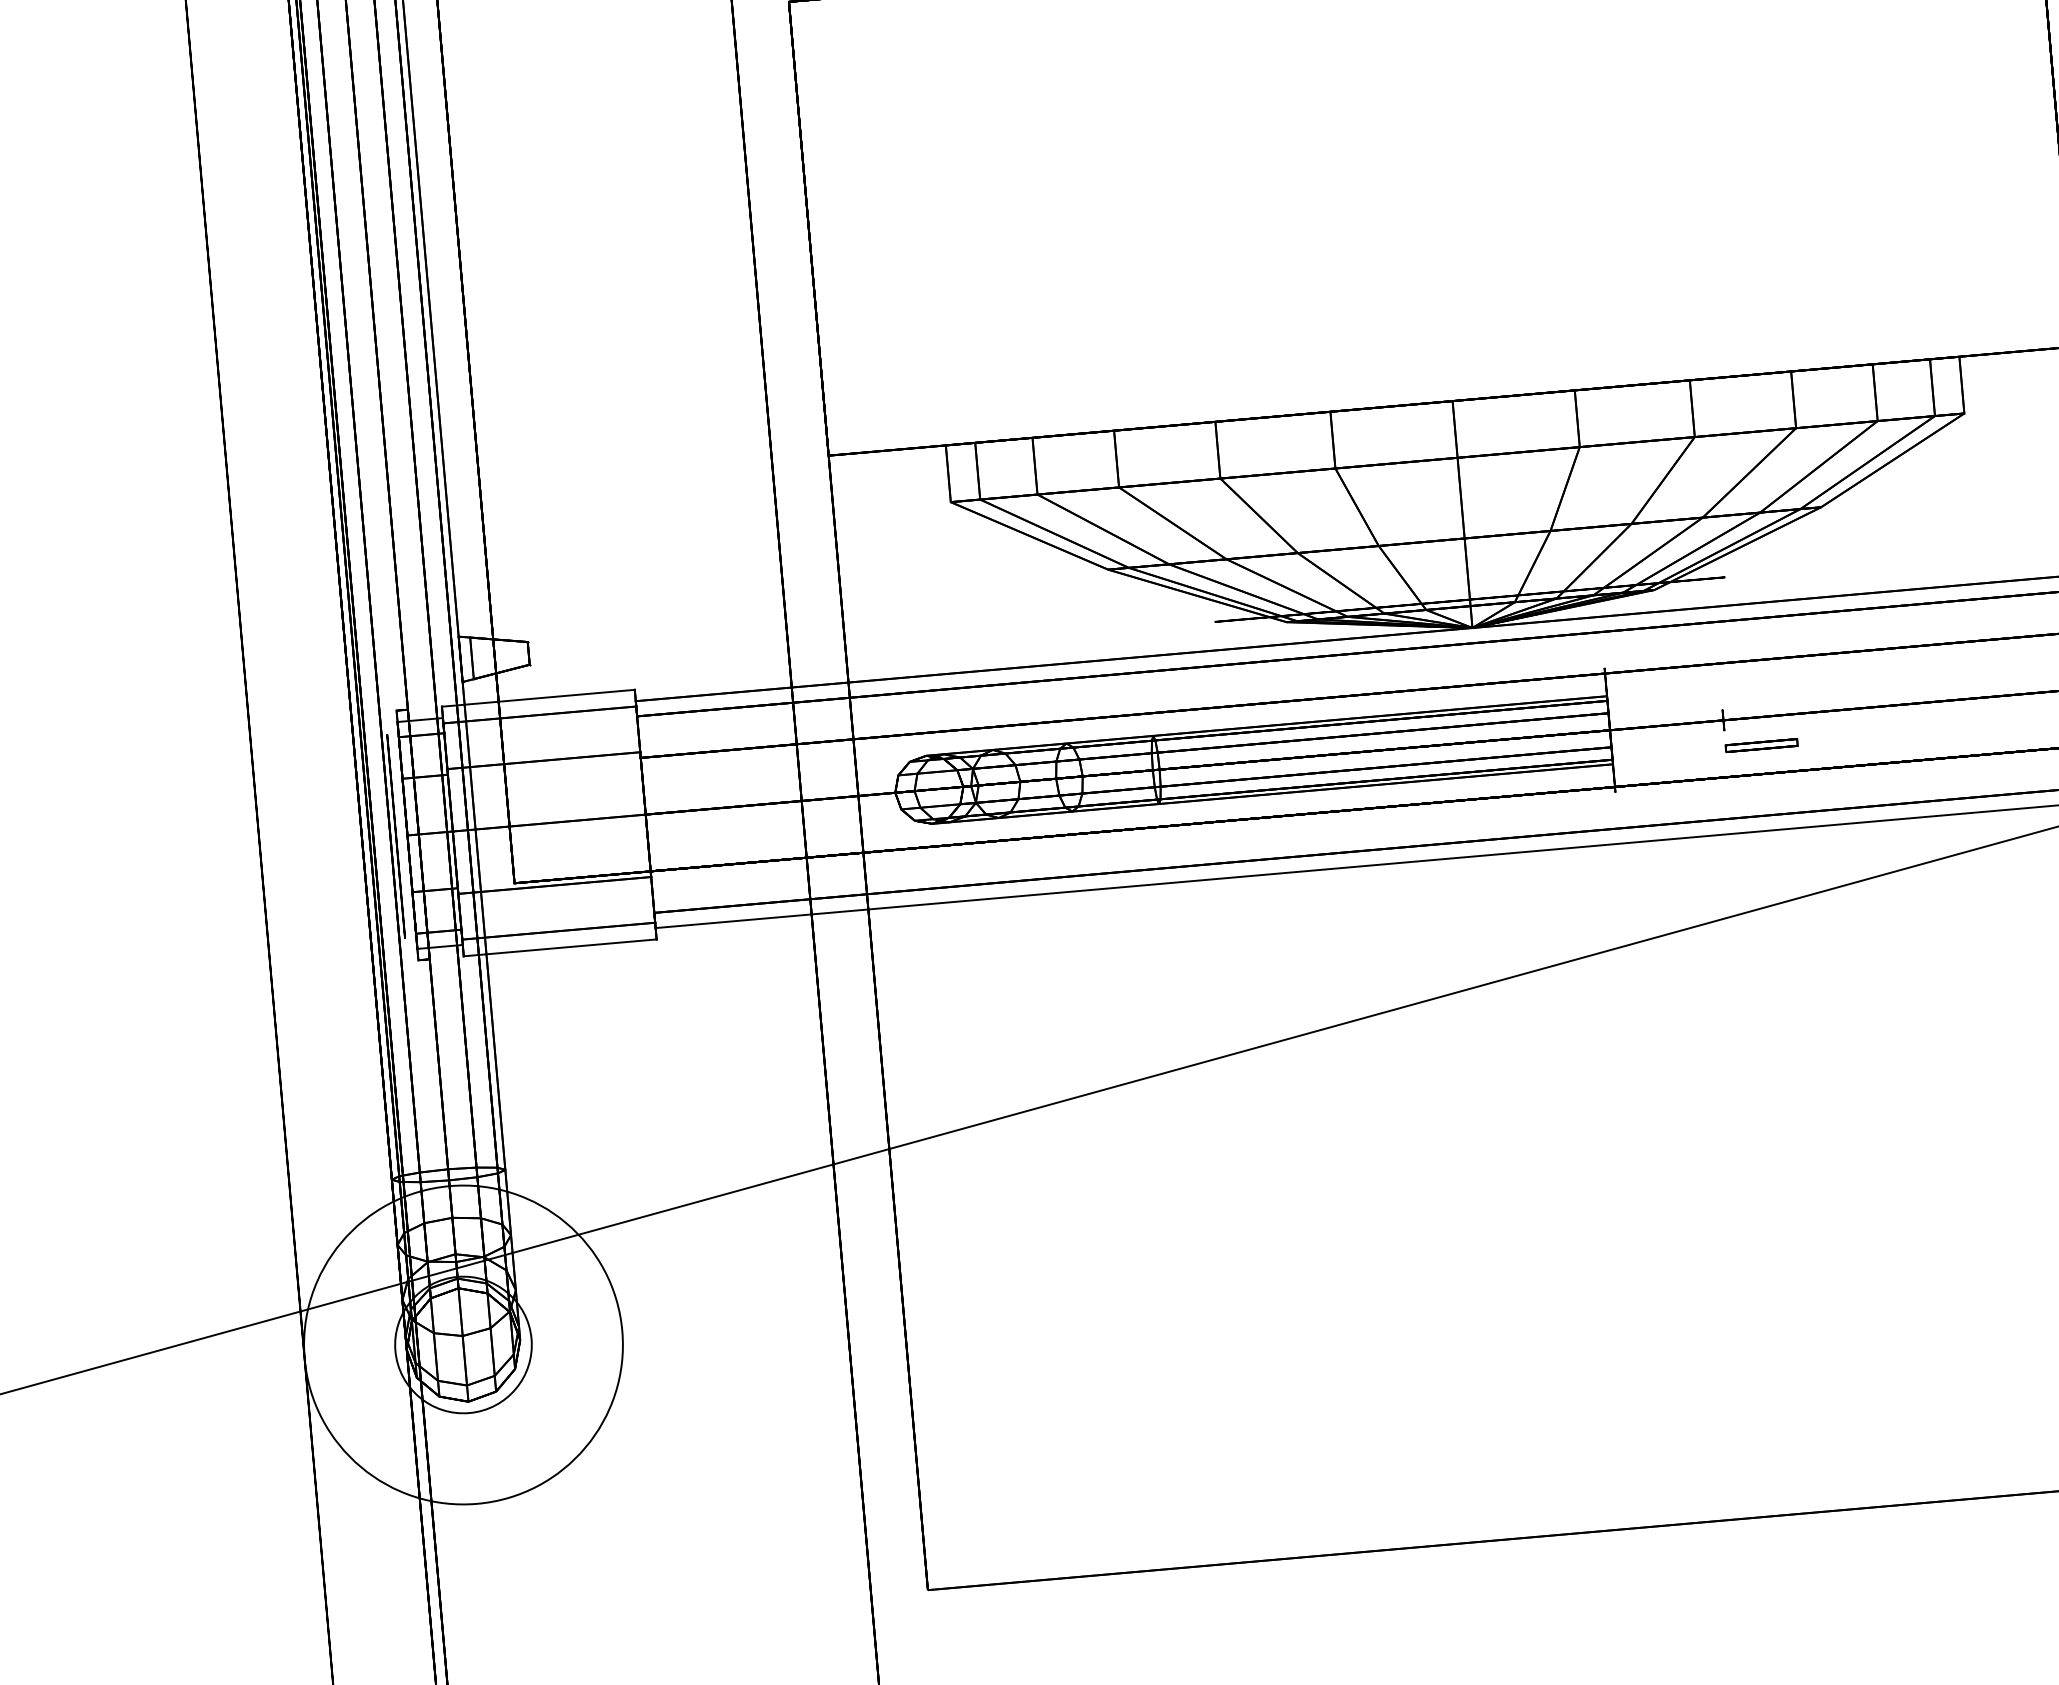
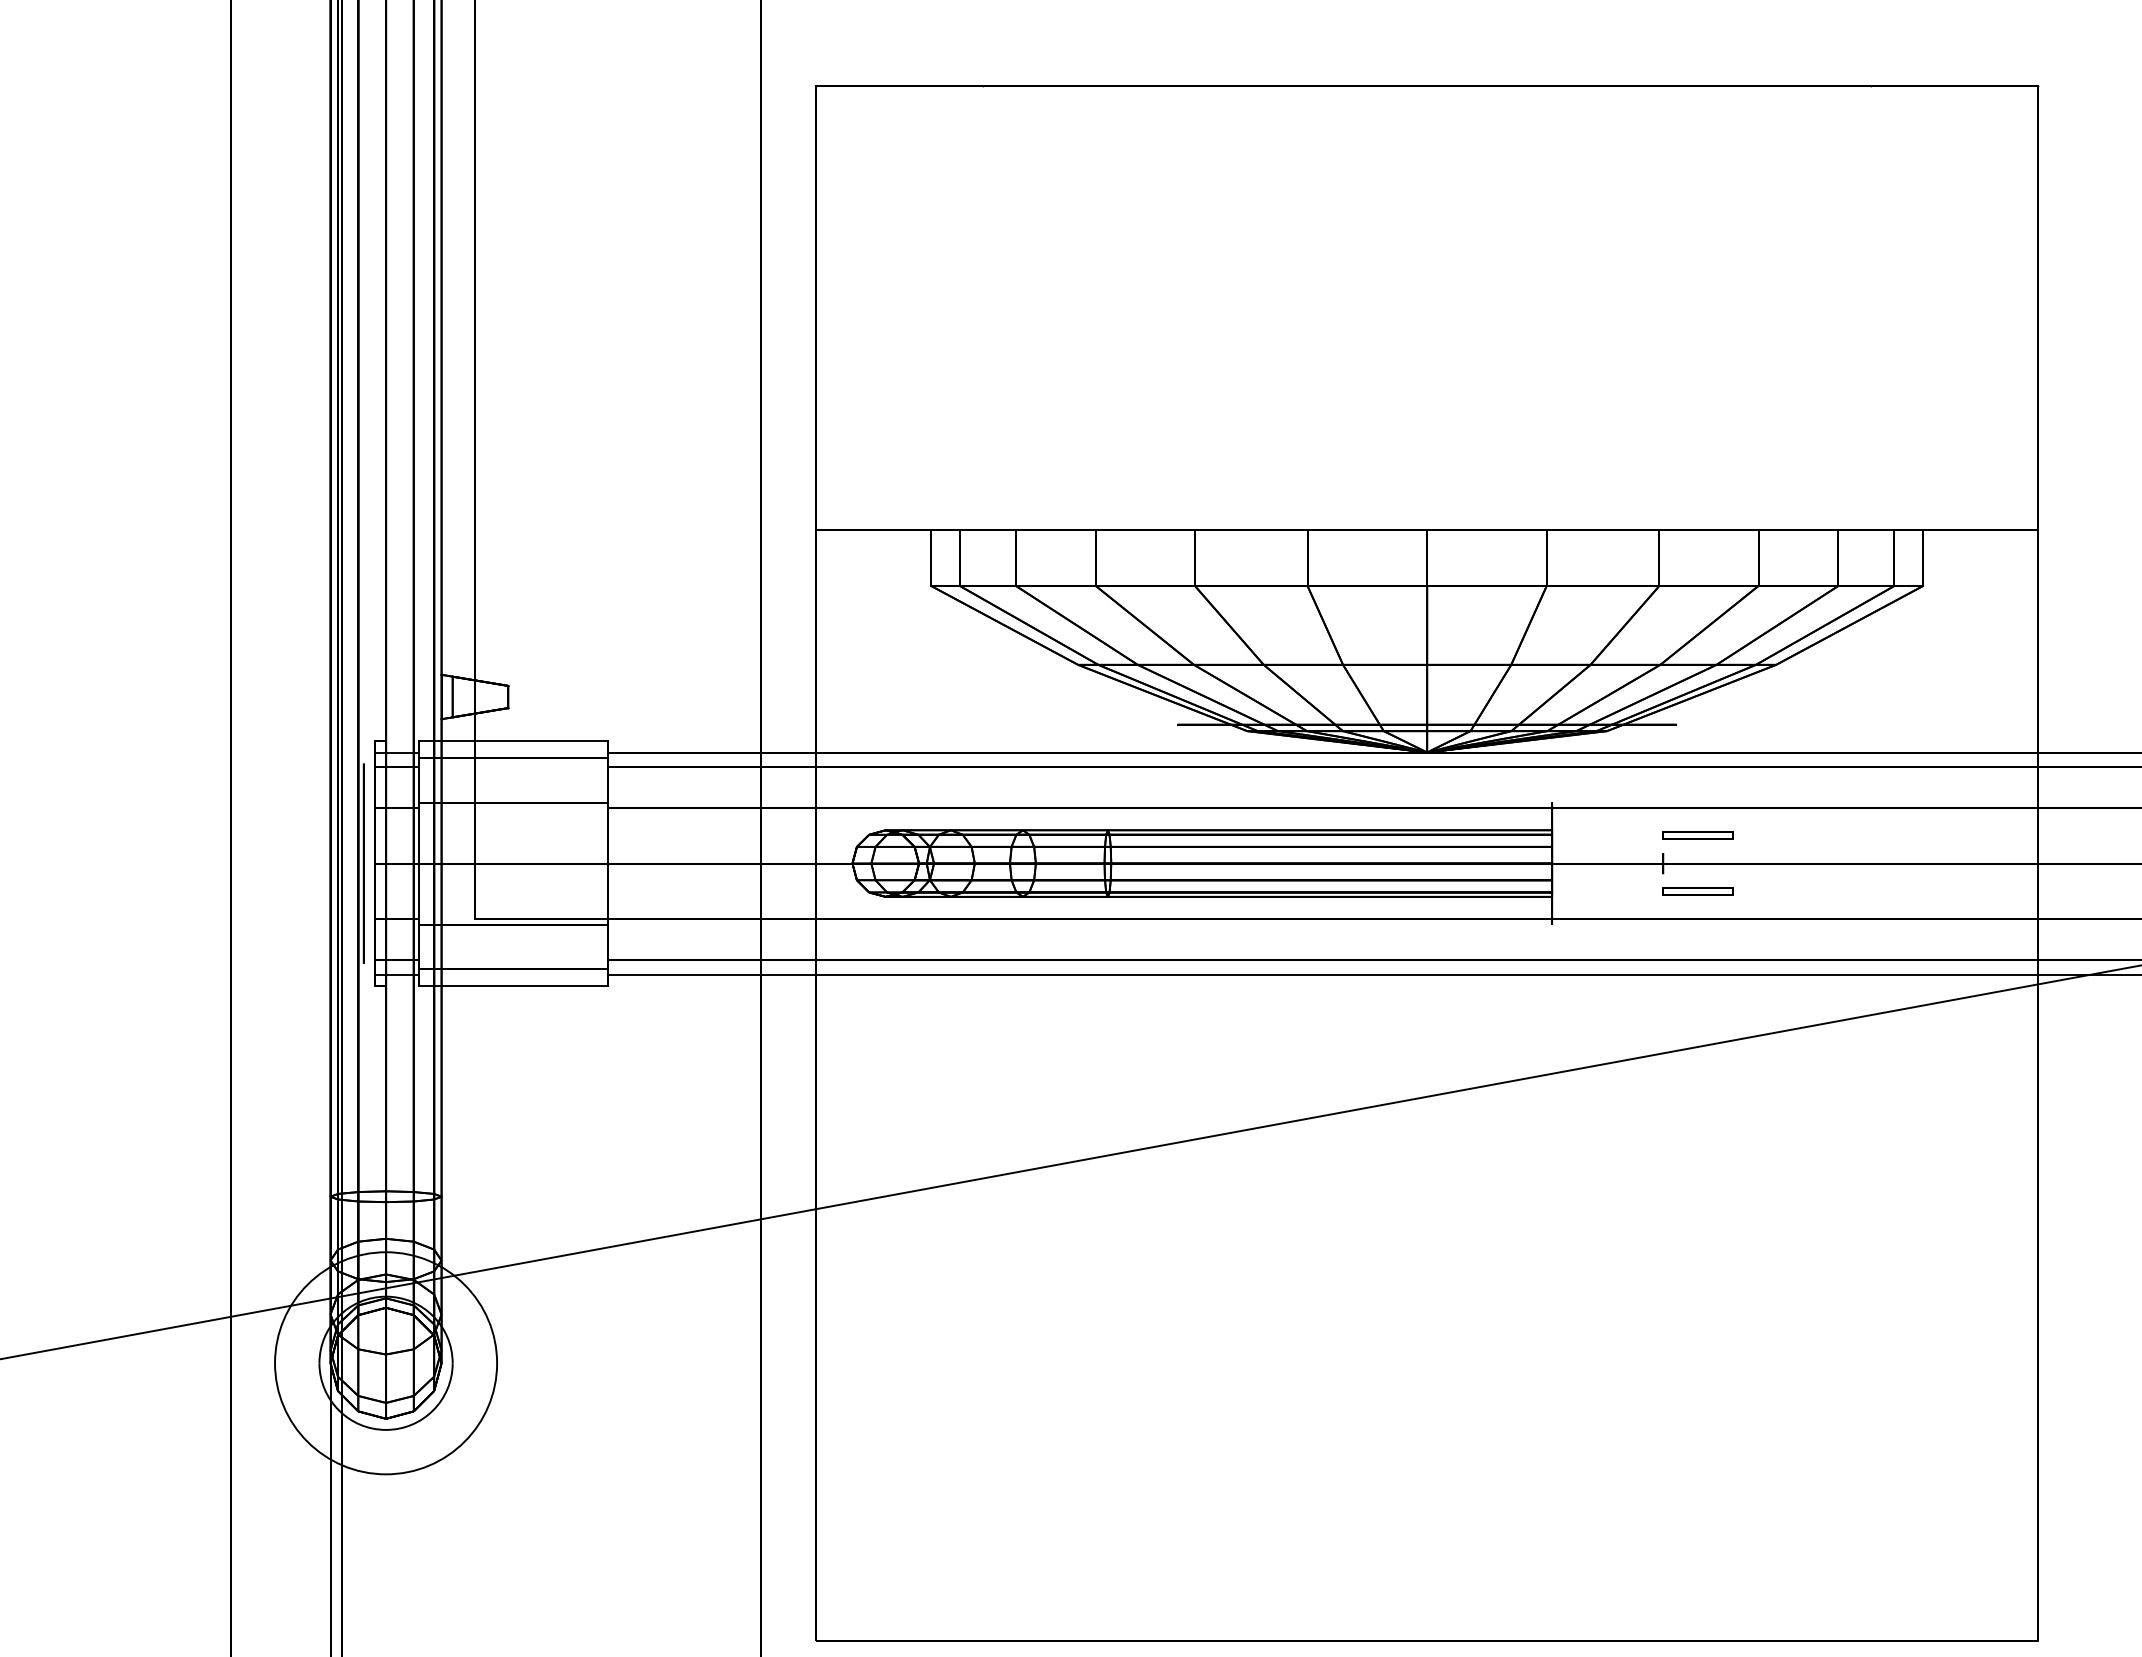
part: (1756, 688) -> (1697, 835), added
circle: (463, 1345) -> (386, 1363), size x0.71

